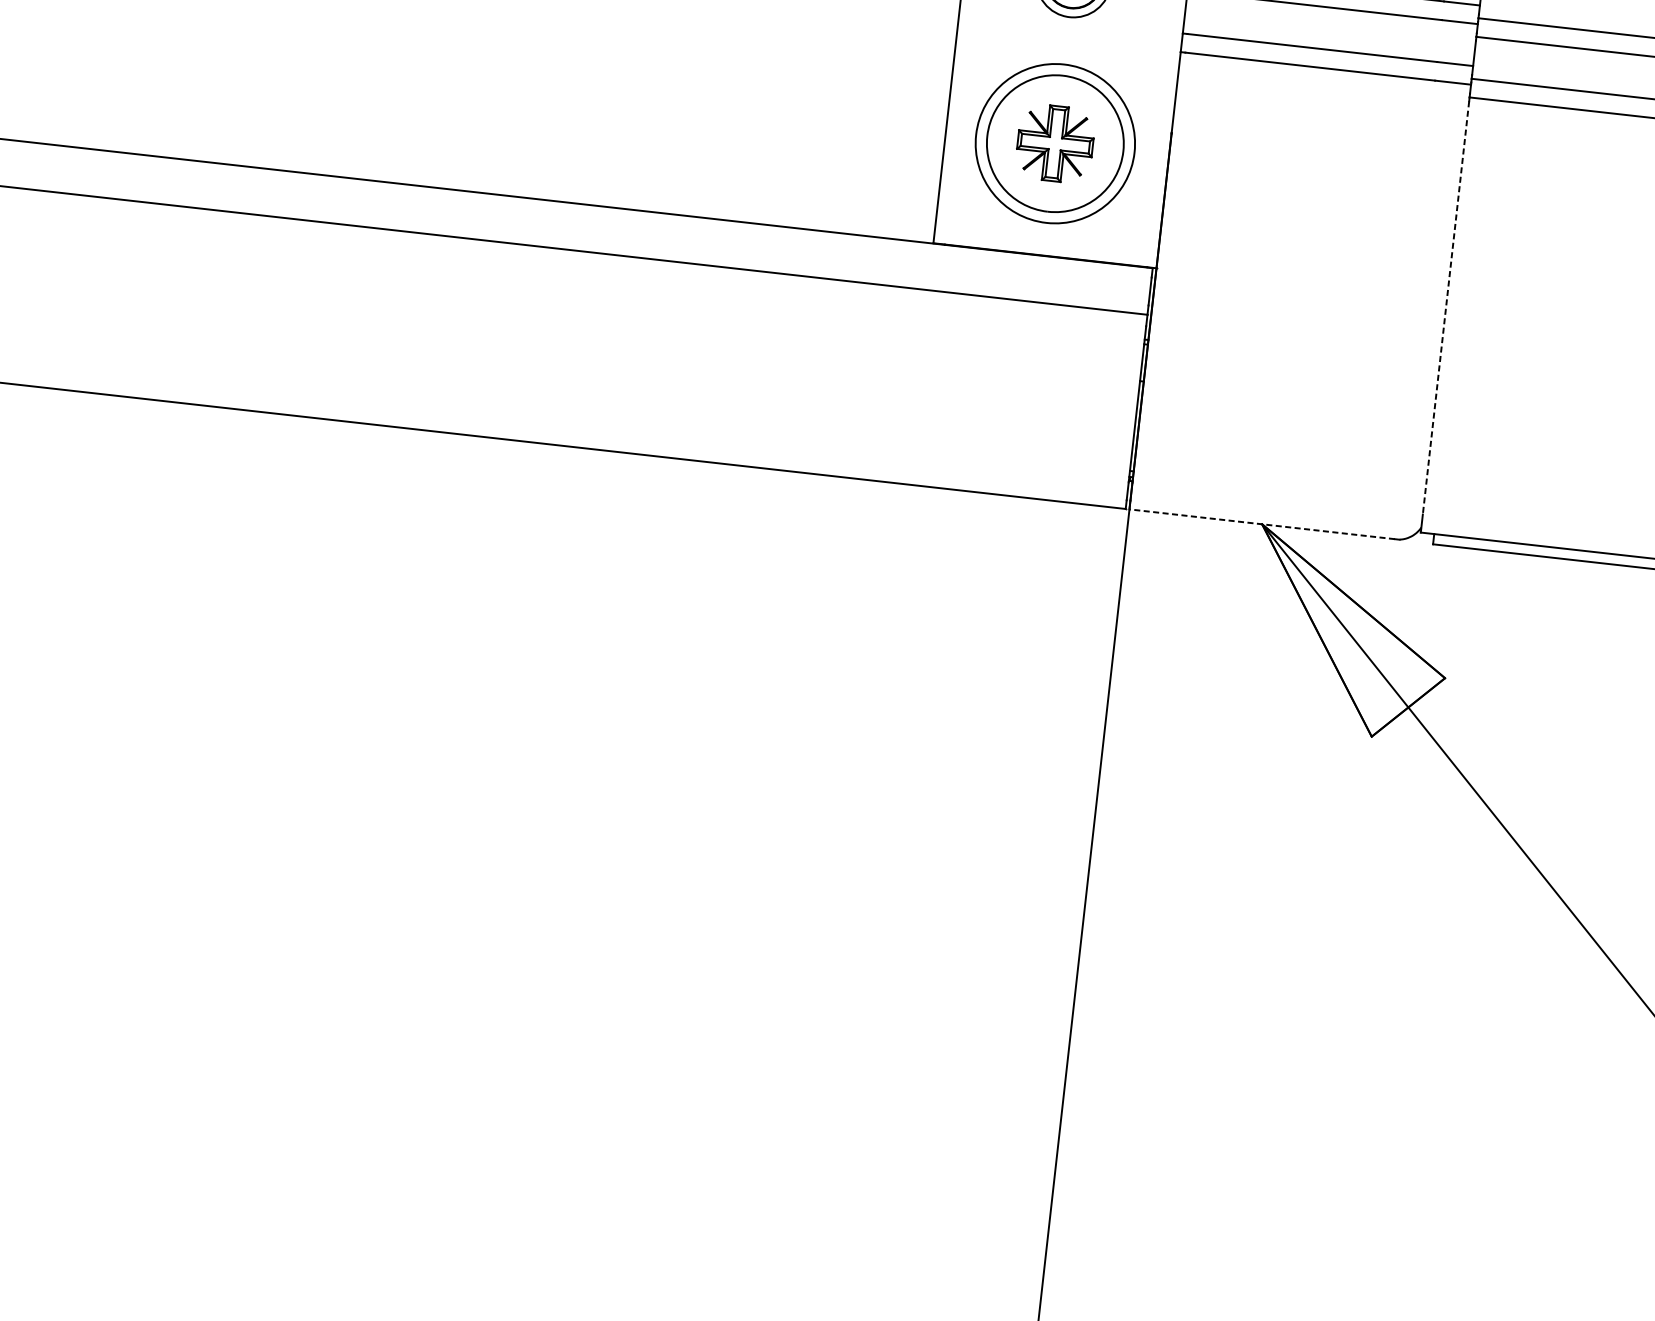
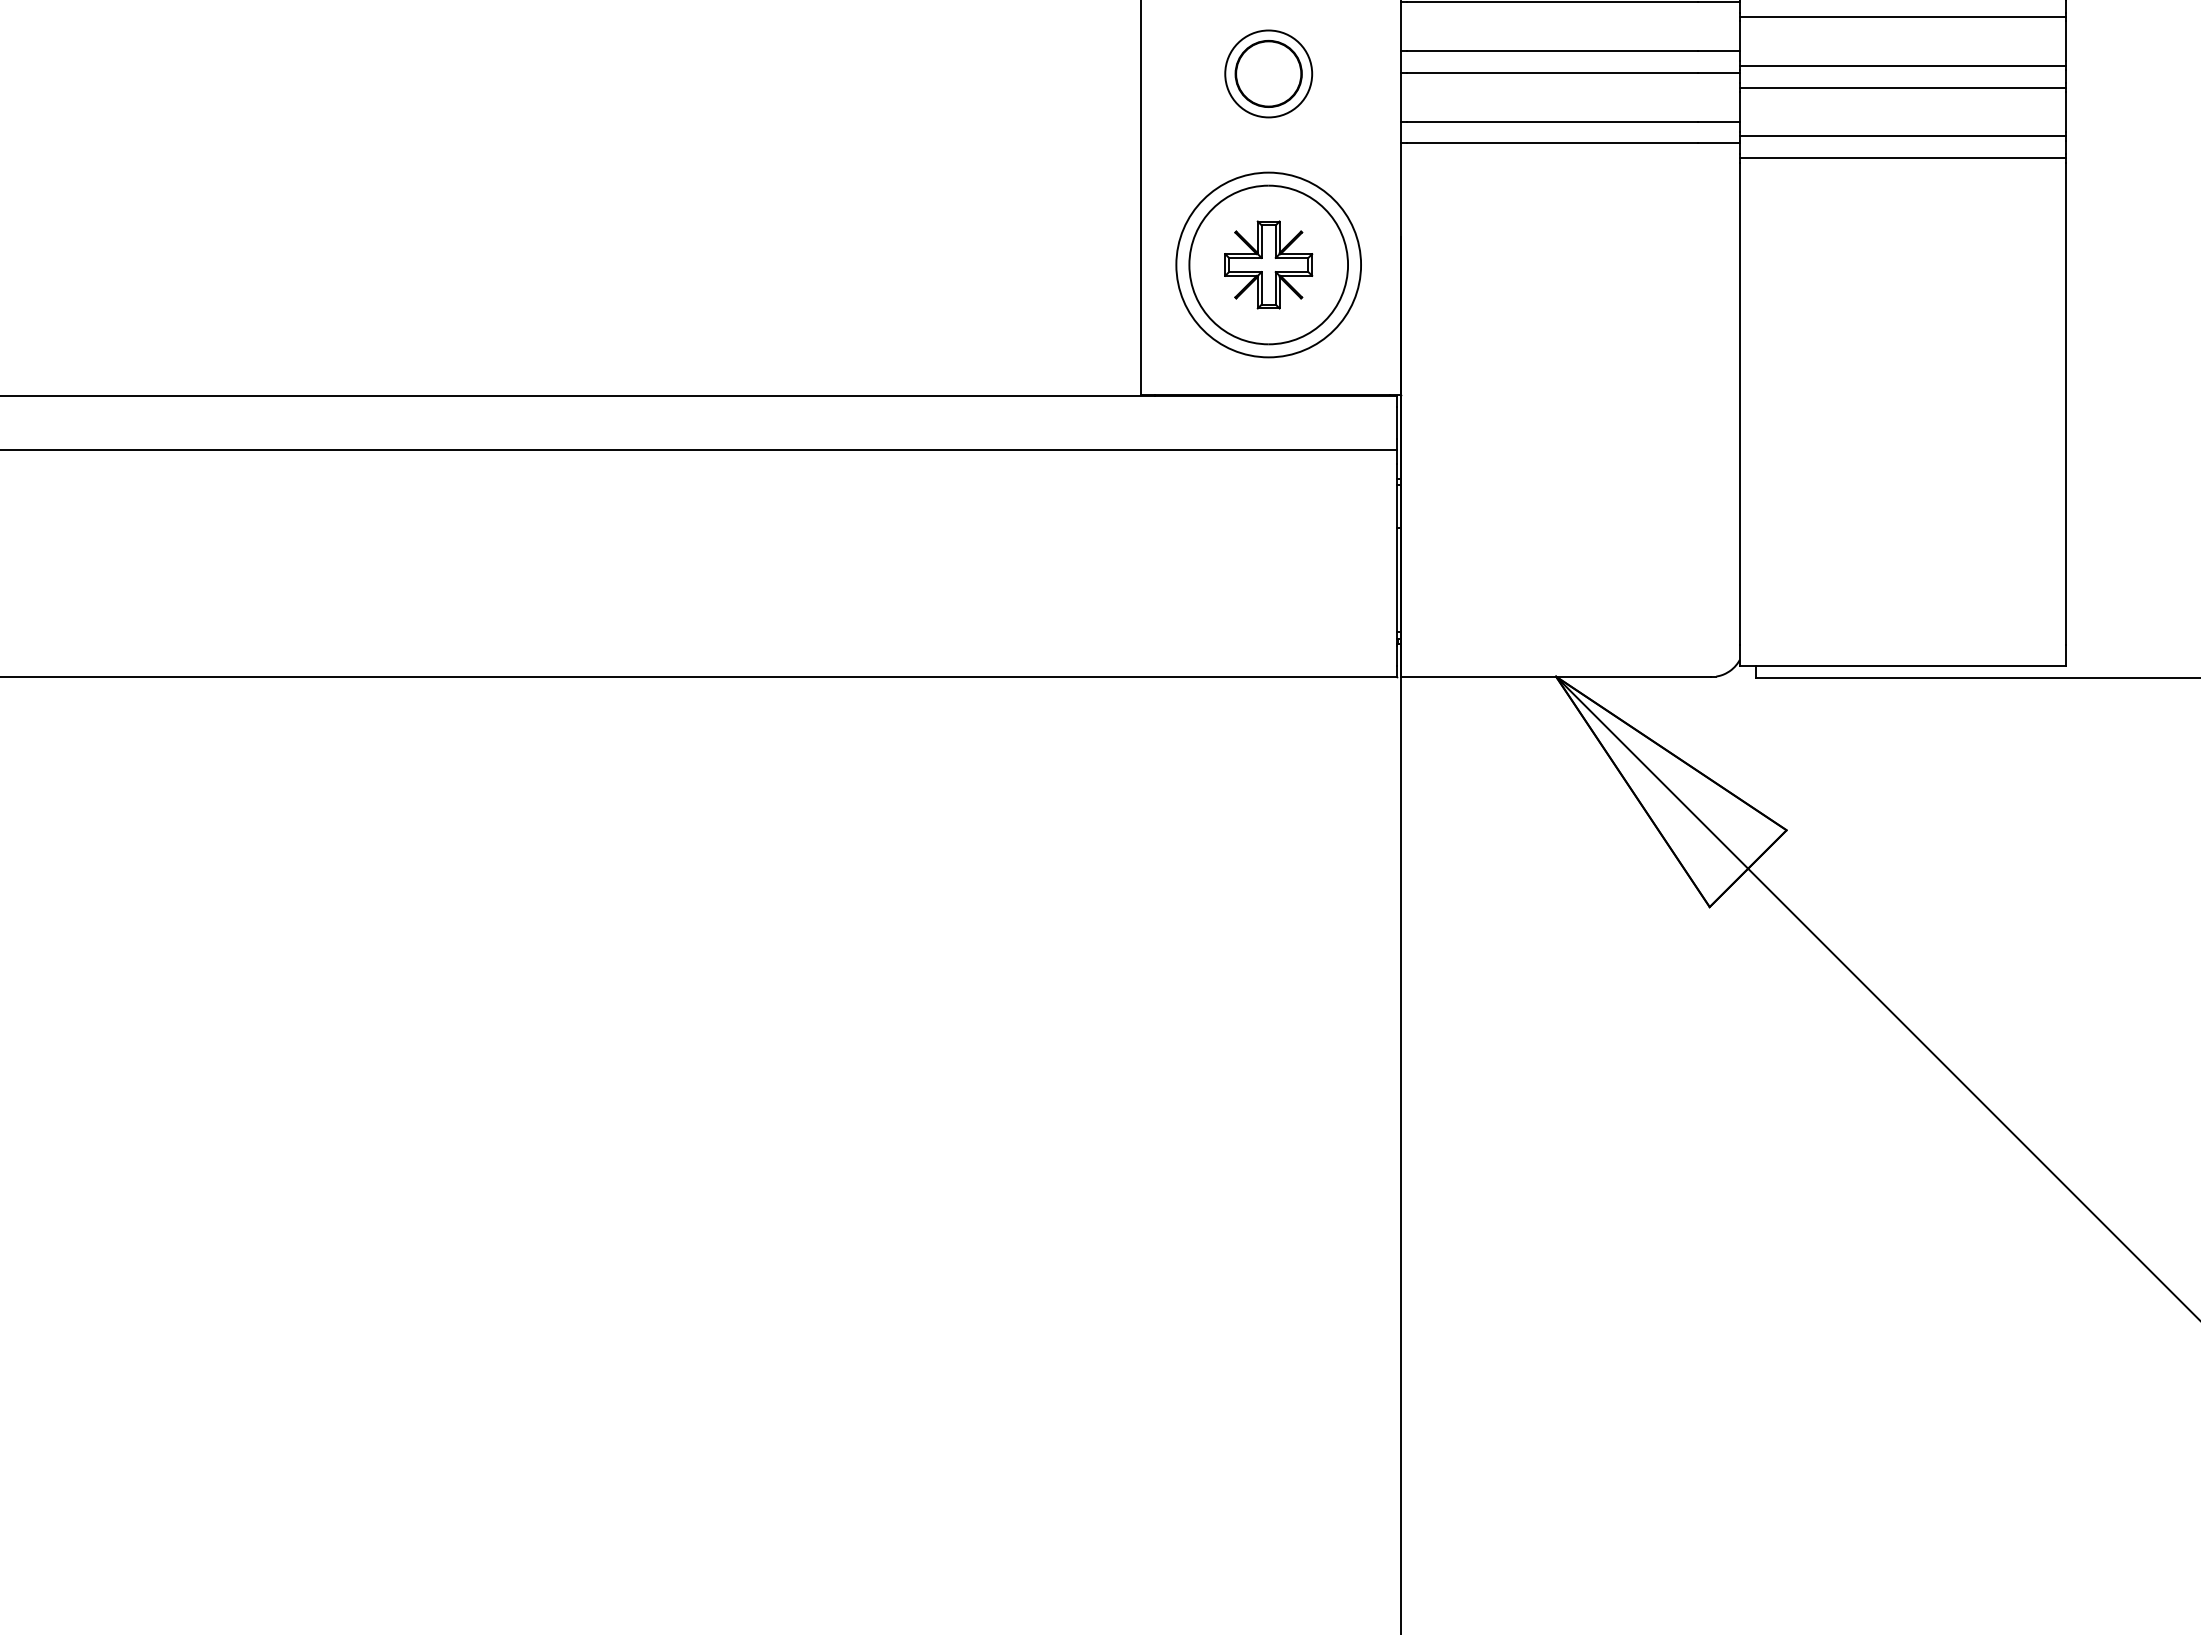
line: (1445, 307) -> (1739, 403), dashed -> solid
line: (1262, 524) -> (1556, 676), dashed -> solid

